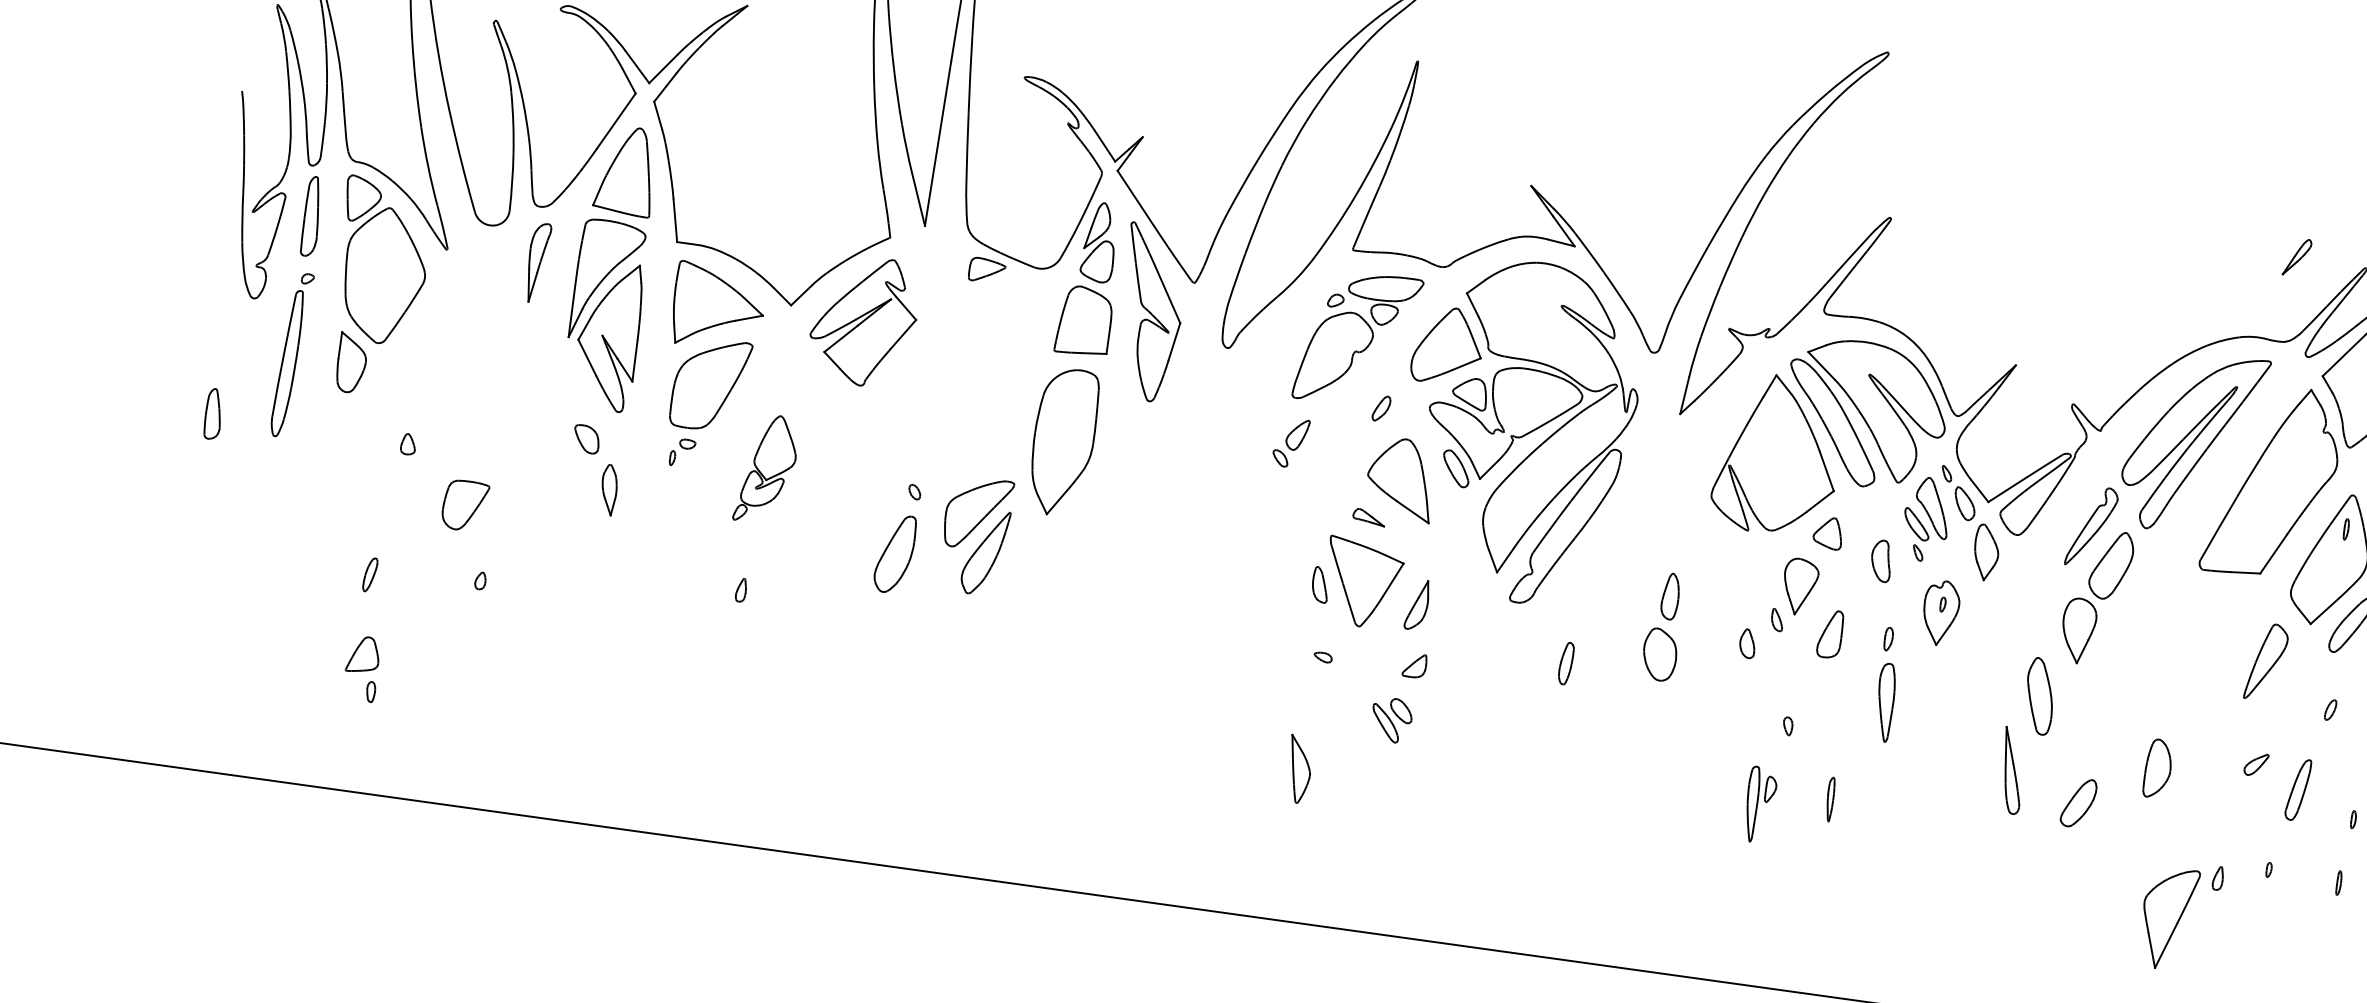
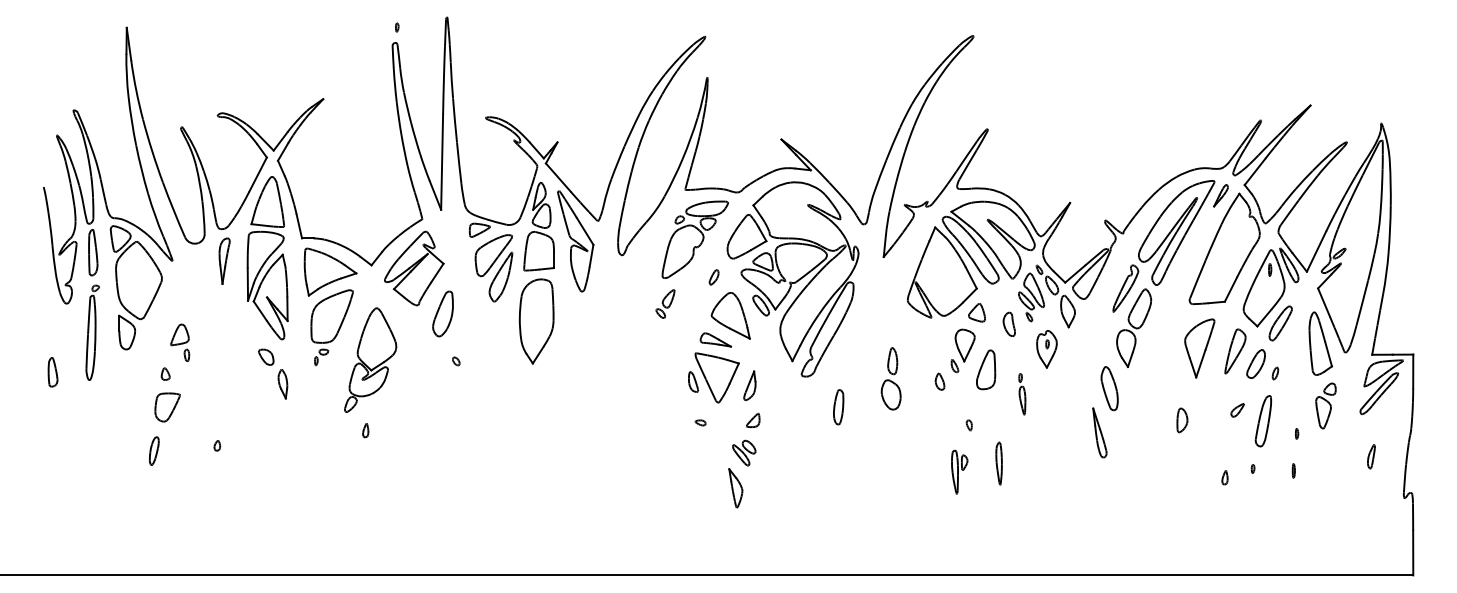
part: (2296, 256) -> (1220, 195), moved
part: (766, 468) -> (370, 359), size x1.67
part: (464, 505) -> (167, 407), moved
part: (1368, 516) -> (715, 339), size x1.67
part: (974, 535) -> (493, 268), moved
part: (894, 553) -> (442, 313), moved
part: (370, 573) -> (154, 450), size x1.43
part: (1831, 633) -> (986, 369), size x1.43
part: (1565, 663) -> (838, 407), size x1.43
part: (362, 668) -> (180, 342), moved
part: (1887, 685) -> (1022, 394), size x0.62
part: (1298, 769) -> (735, 488), moved
part: (2158, 769) -> (1182, 420), size x0.71
part: (2296, 789) -> (1262, 421), size x1.43
part: (1829, 799) -> (998, 463), size x1.67
part: (2077, 801) -> (1255, 363), moved
part: (2167, 918) -> (1199, 348), moved

